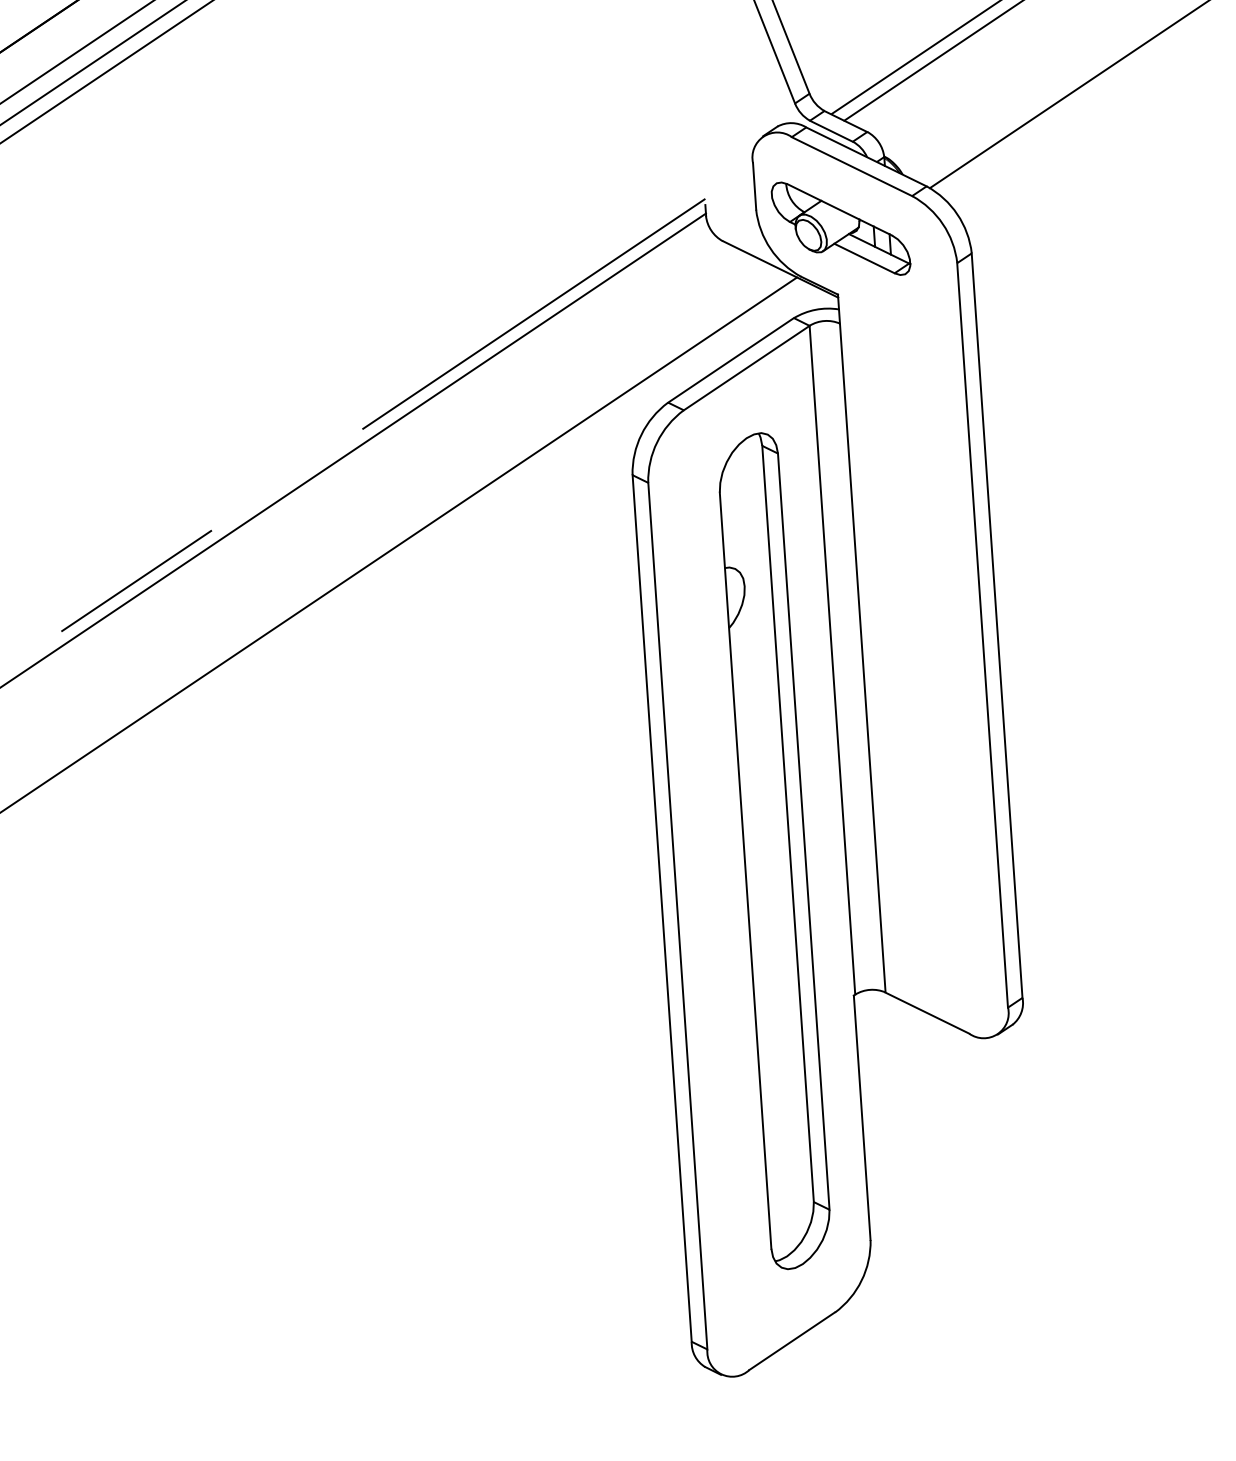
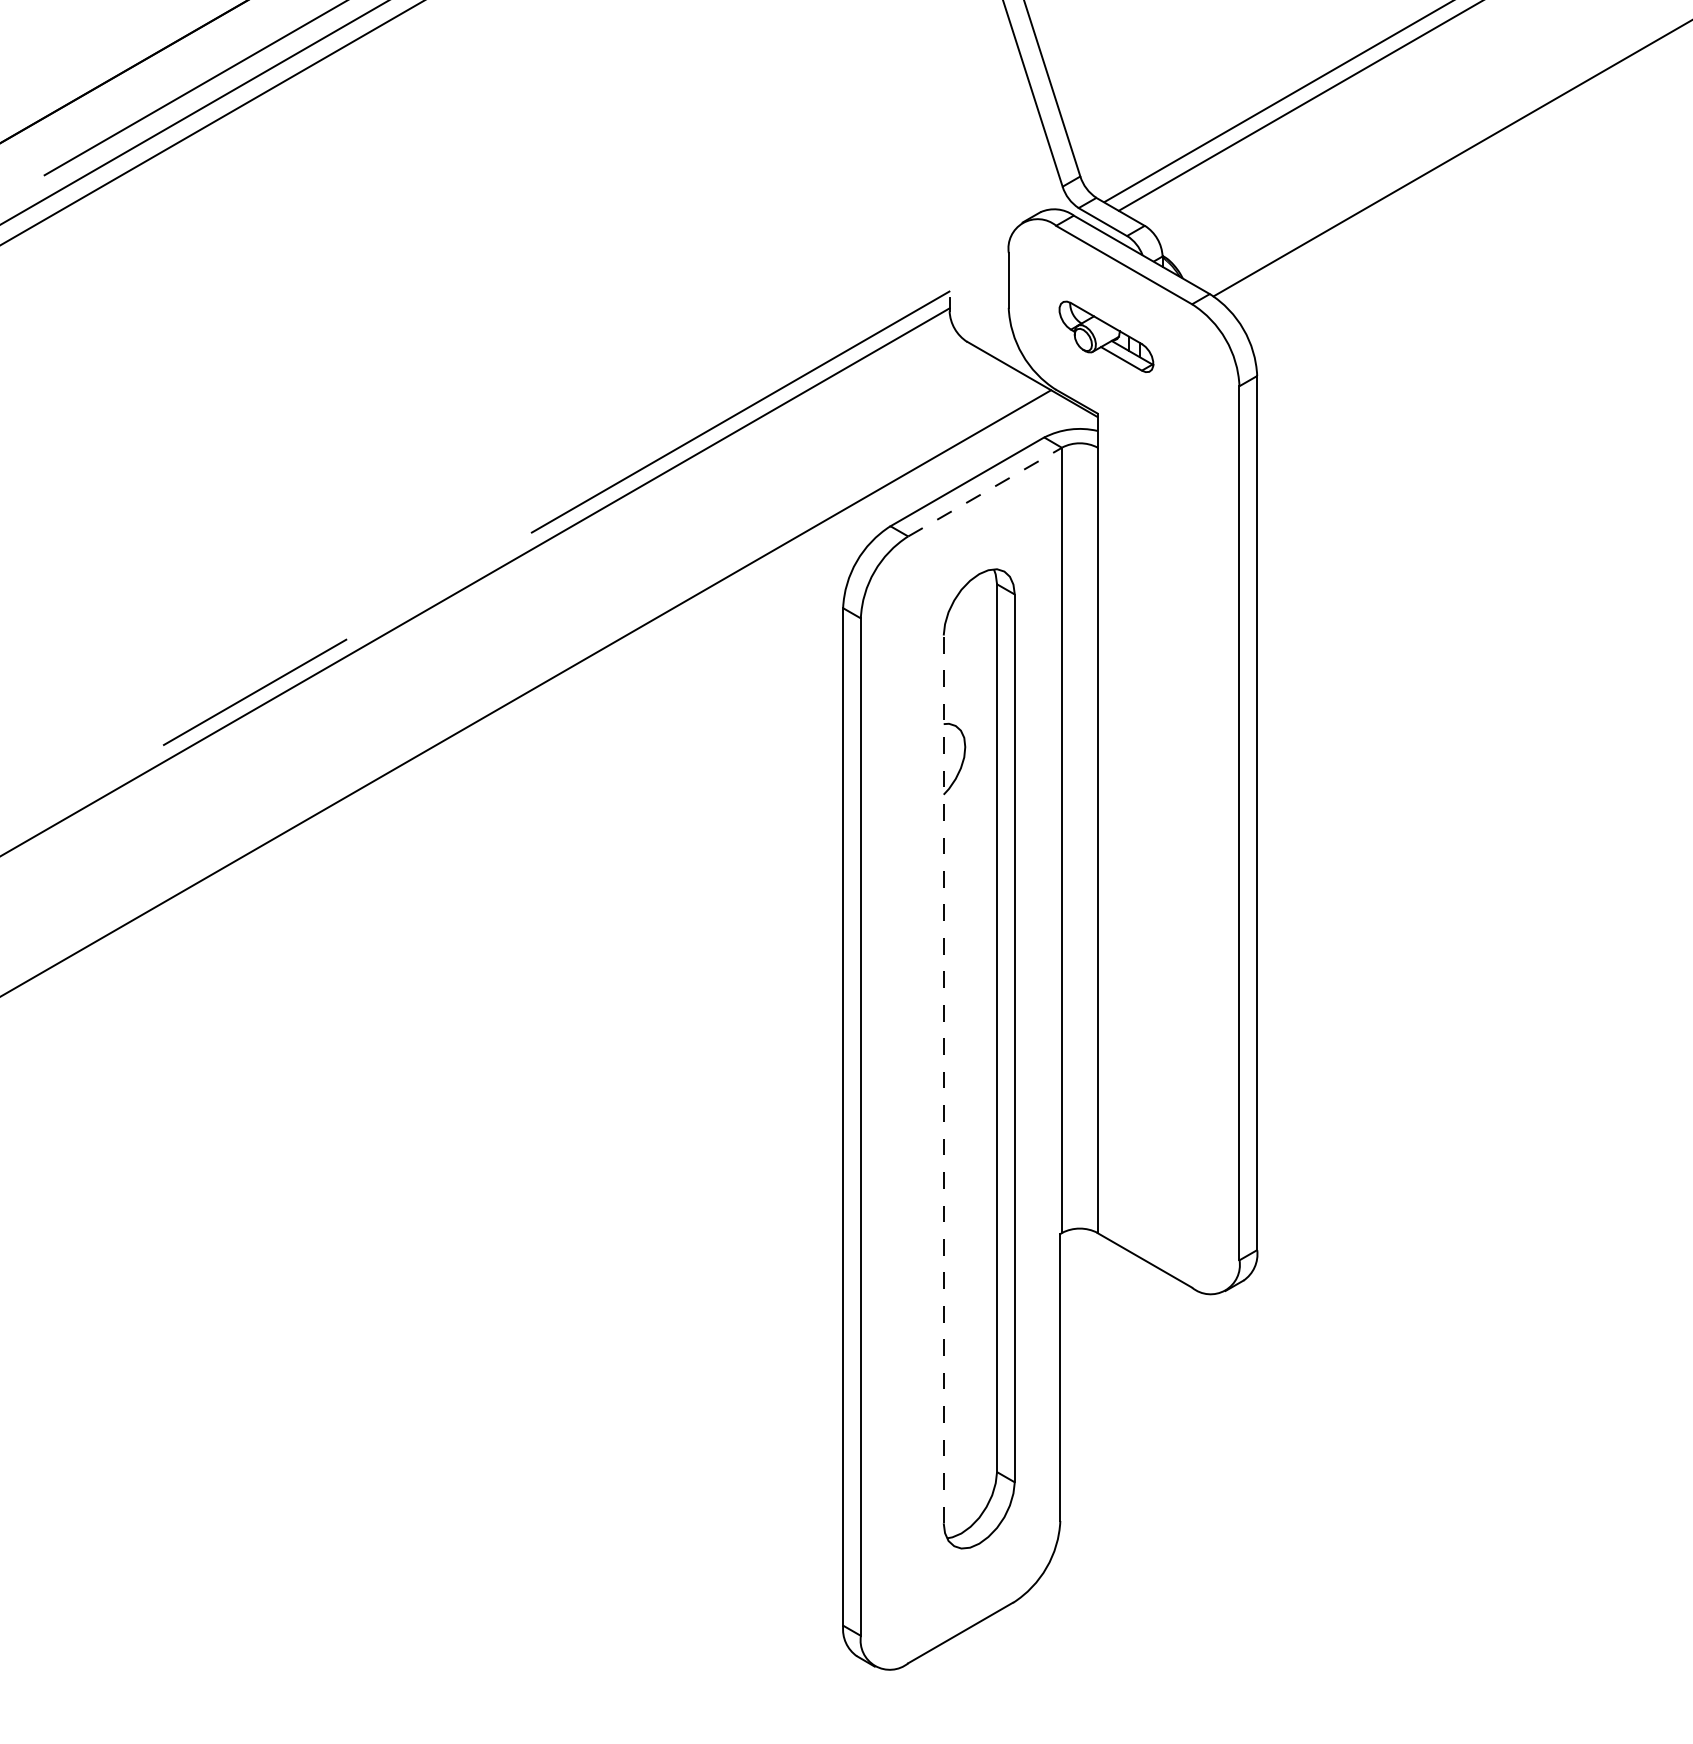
part: (841, 228) -> (1106, 336), size x0.6
line: (747, 368) -> (985, 492), solid -> dashed
line: (745, 870) -> (943, 1079), solid -> dashed

